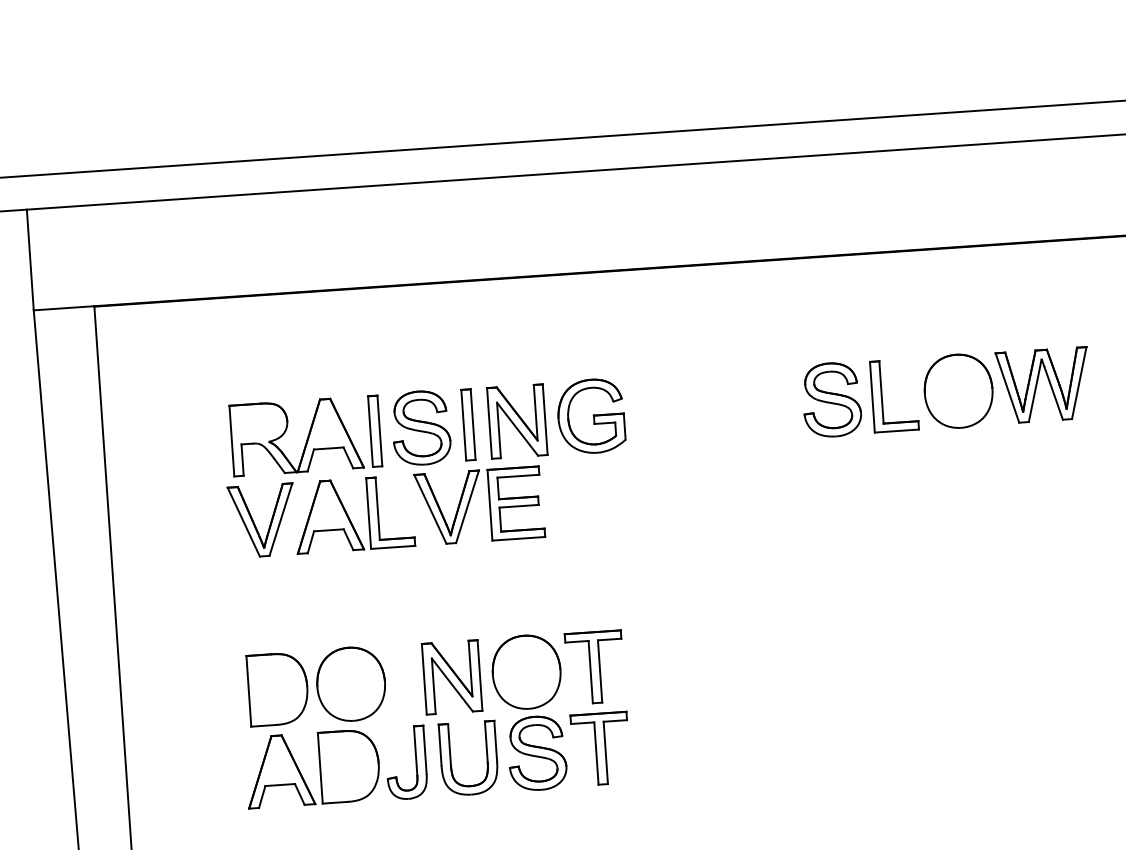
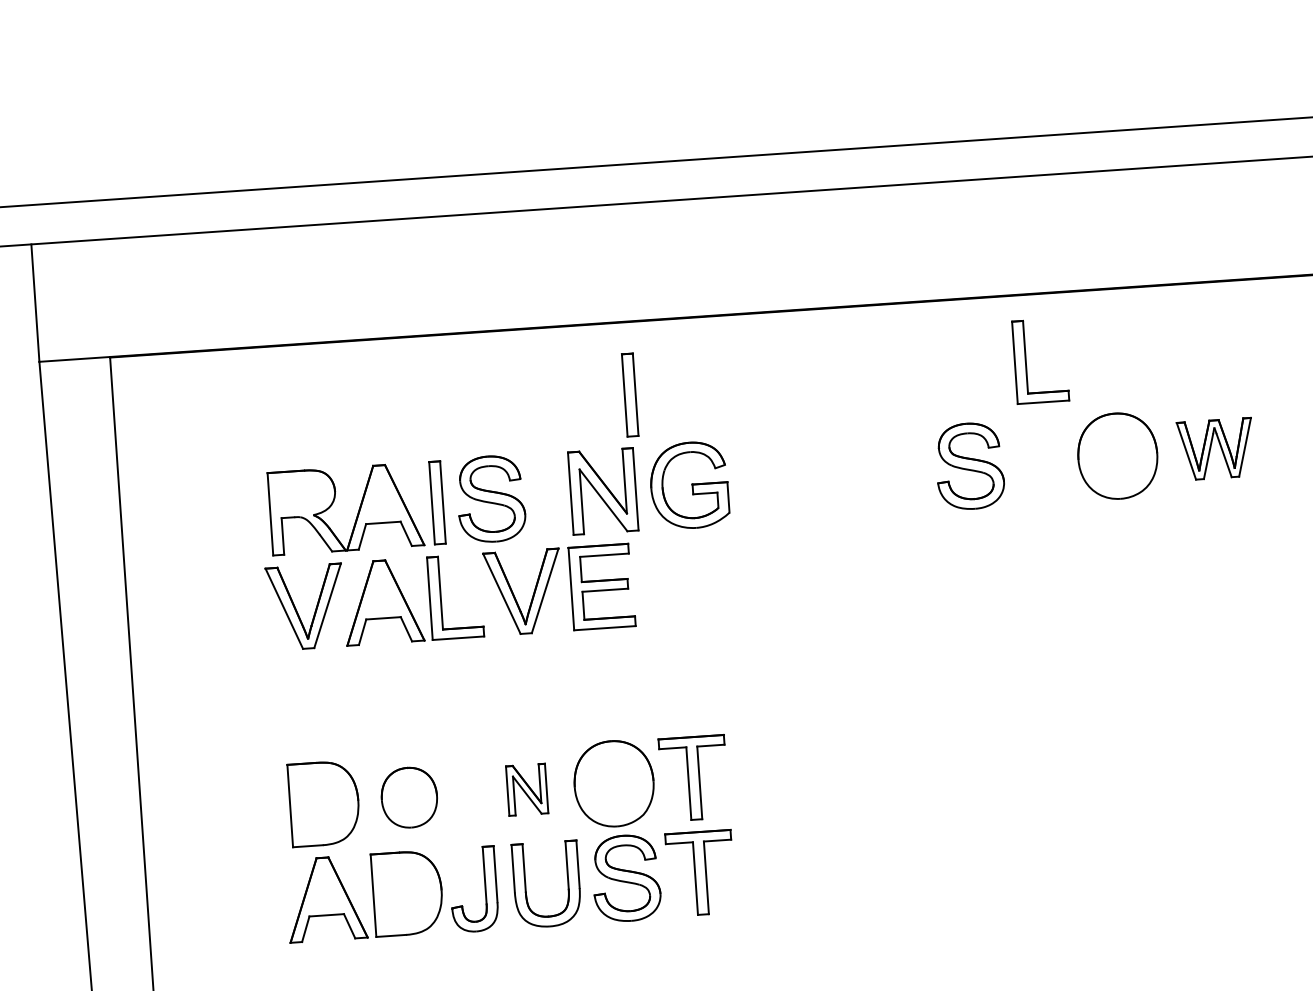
part: (1040, 384) -> (1213, 448), size x0.7
part: (882, 396) -> (1026, 361), moved
part: (468, 424) -> (630, 394), moved
part: (451, 677) -> (526, 789), size x0.6
part: (350, 683) -> (408, 796), size x0.7

